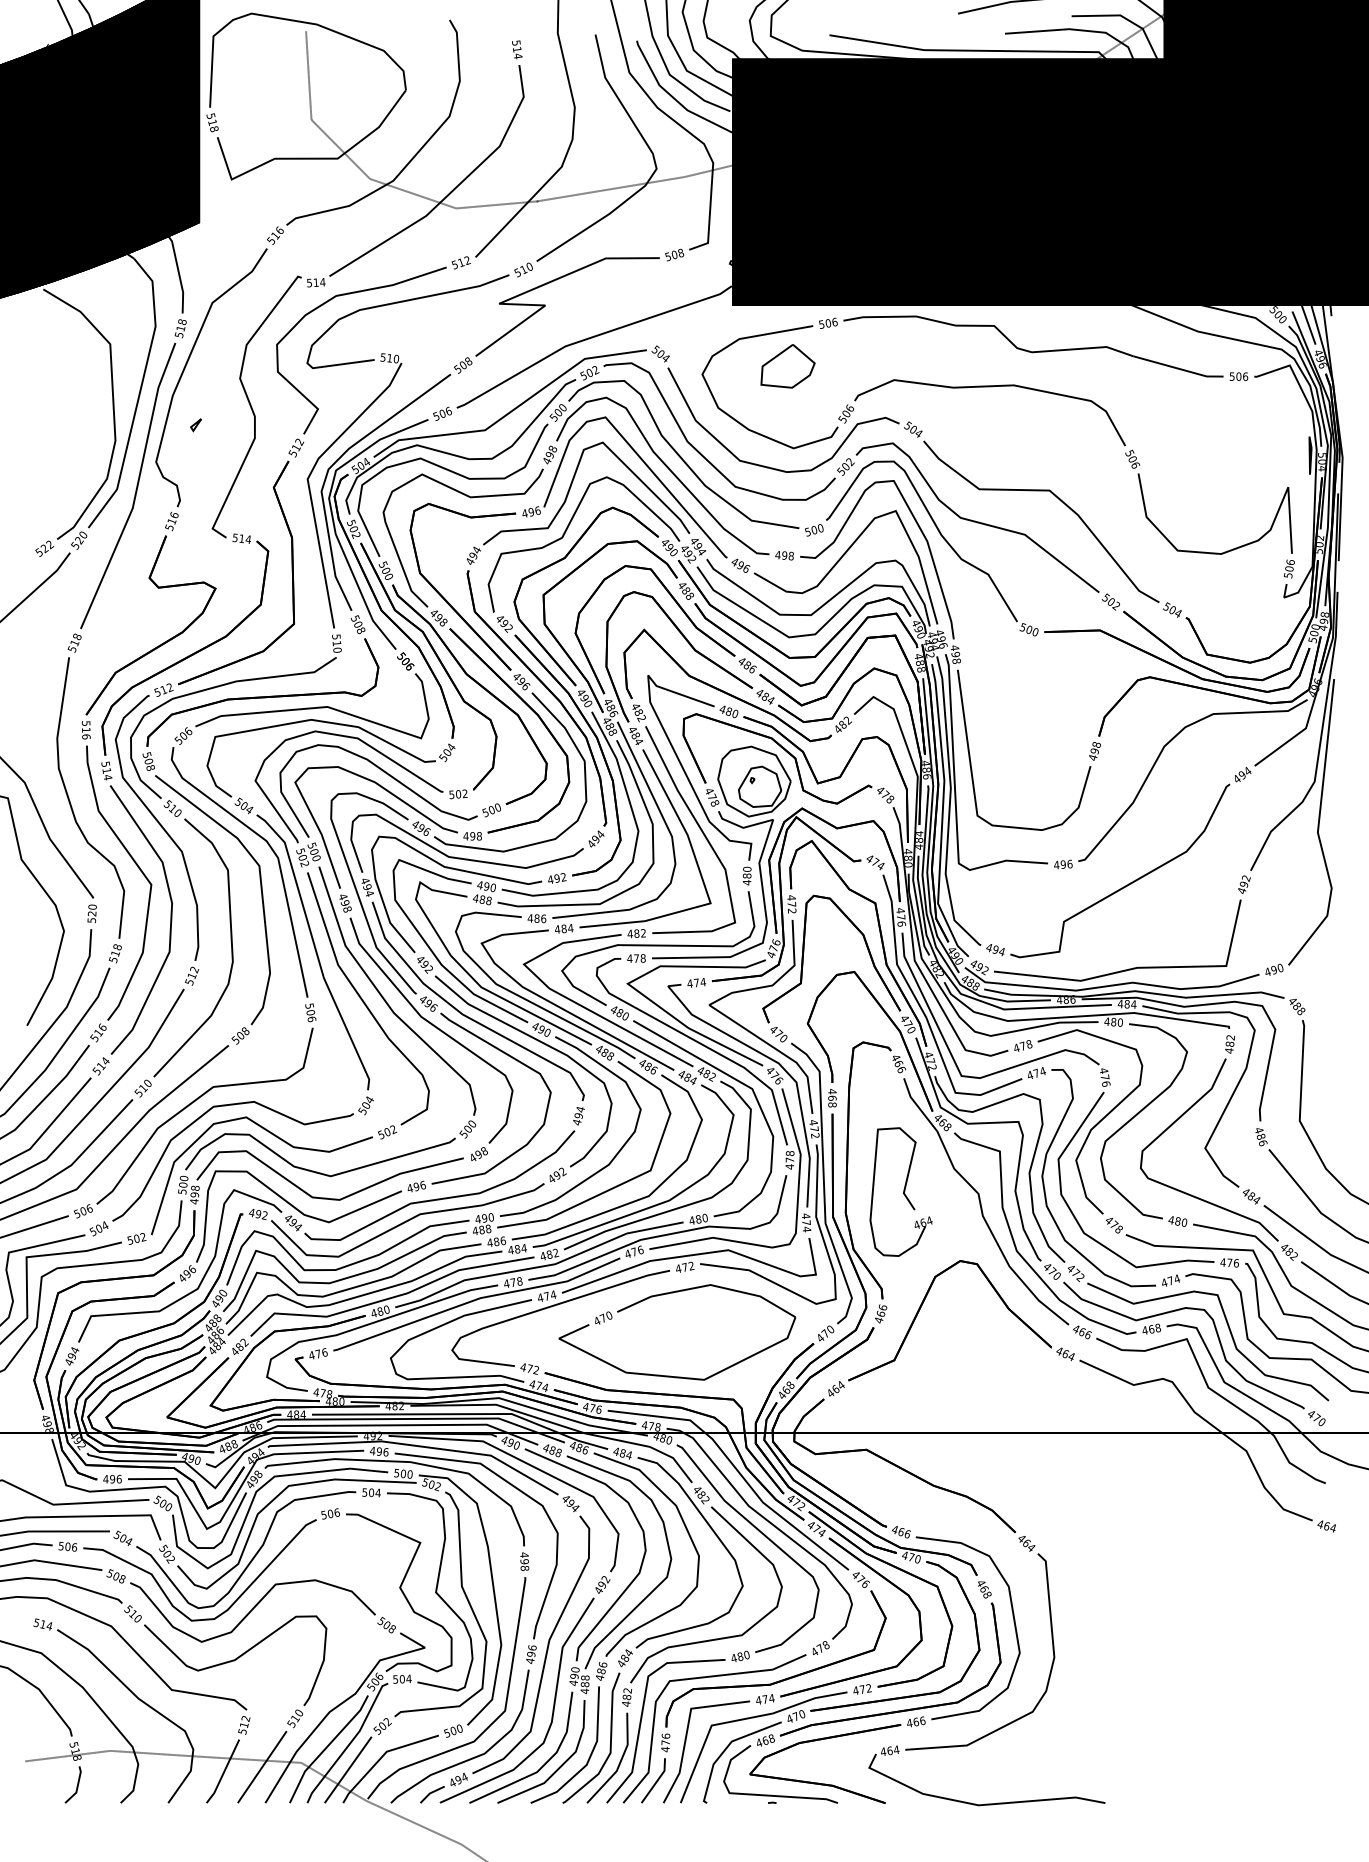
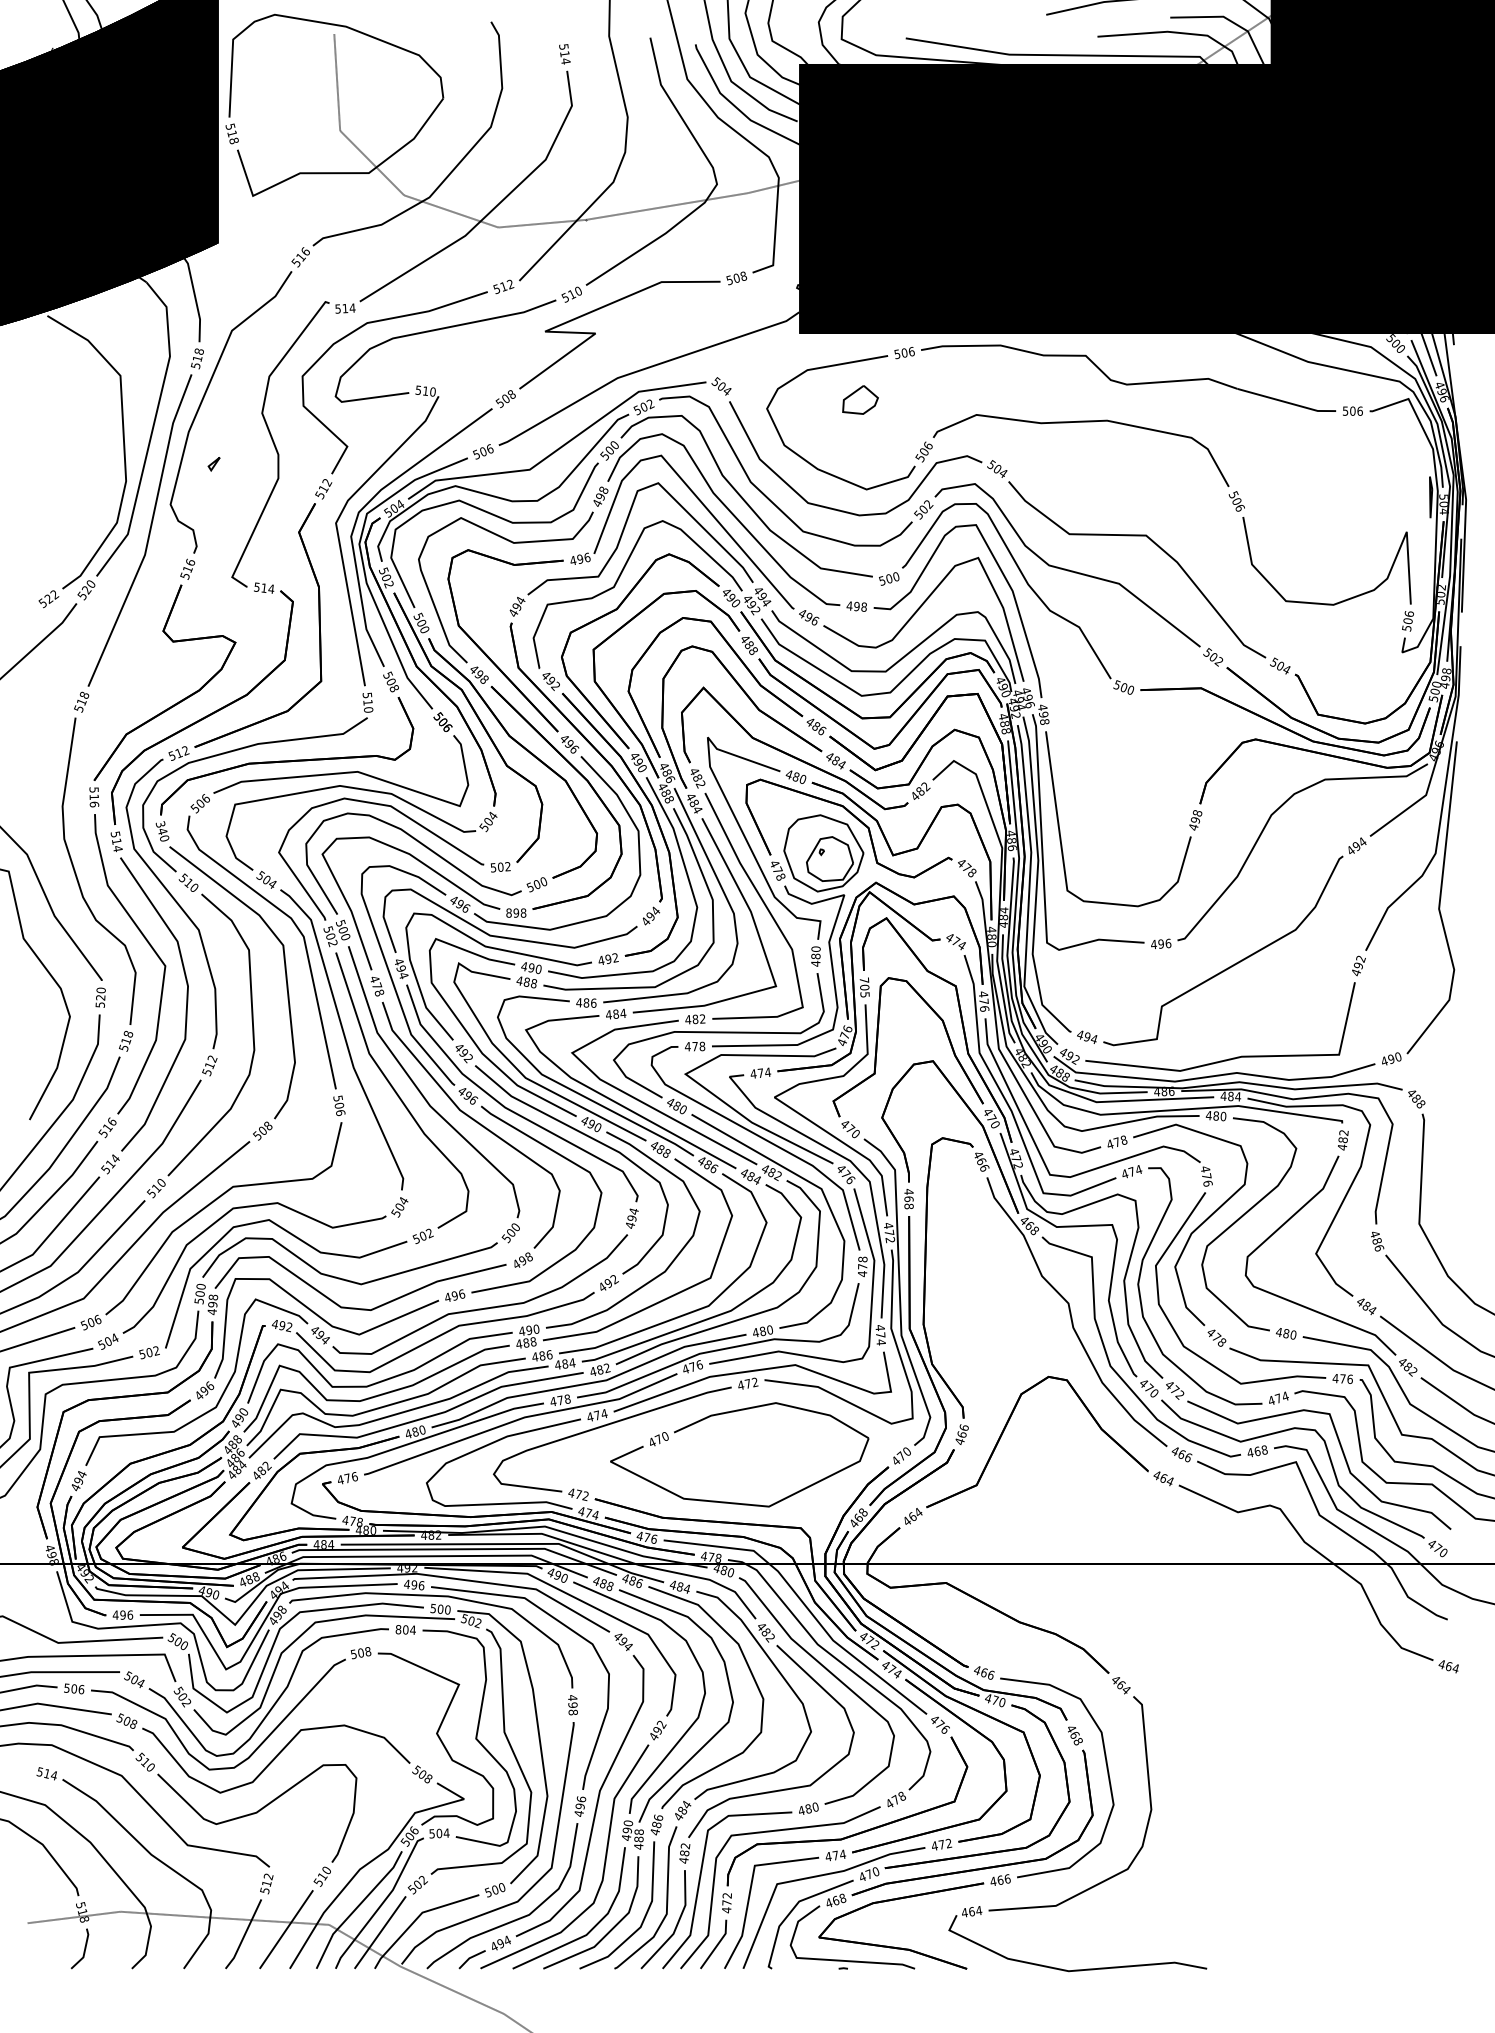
part: (787, 365) -> (860, 399), size x0.6
text: (149, 761) -> (163, 831), 508 -> 340
text: (465, 835) -> (508, 912), 498 -> 898
text: (345, 902) -> (377, 985), 498 -> 478
text: (791, 904) -> (864, 987), 472 -> 705
part: (900, 1192) -> (983, 1301), removed
text: (364, 1492) -> (398, 1629), 504 -> 804
text: (337, 1512) -> (368, 1651), 506 -> 508
text: (665, 1735) -> (726, 1895), 476 -> 472

